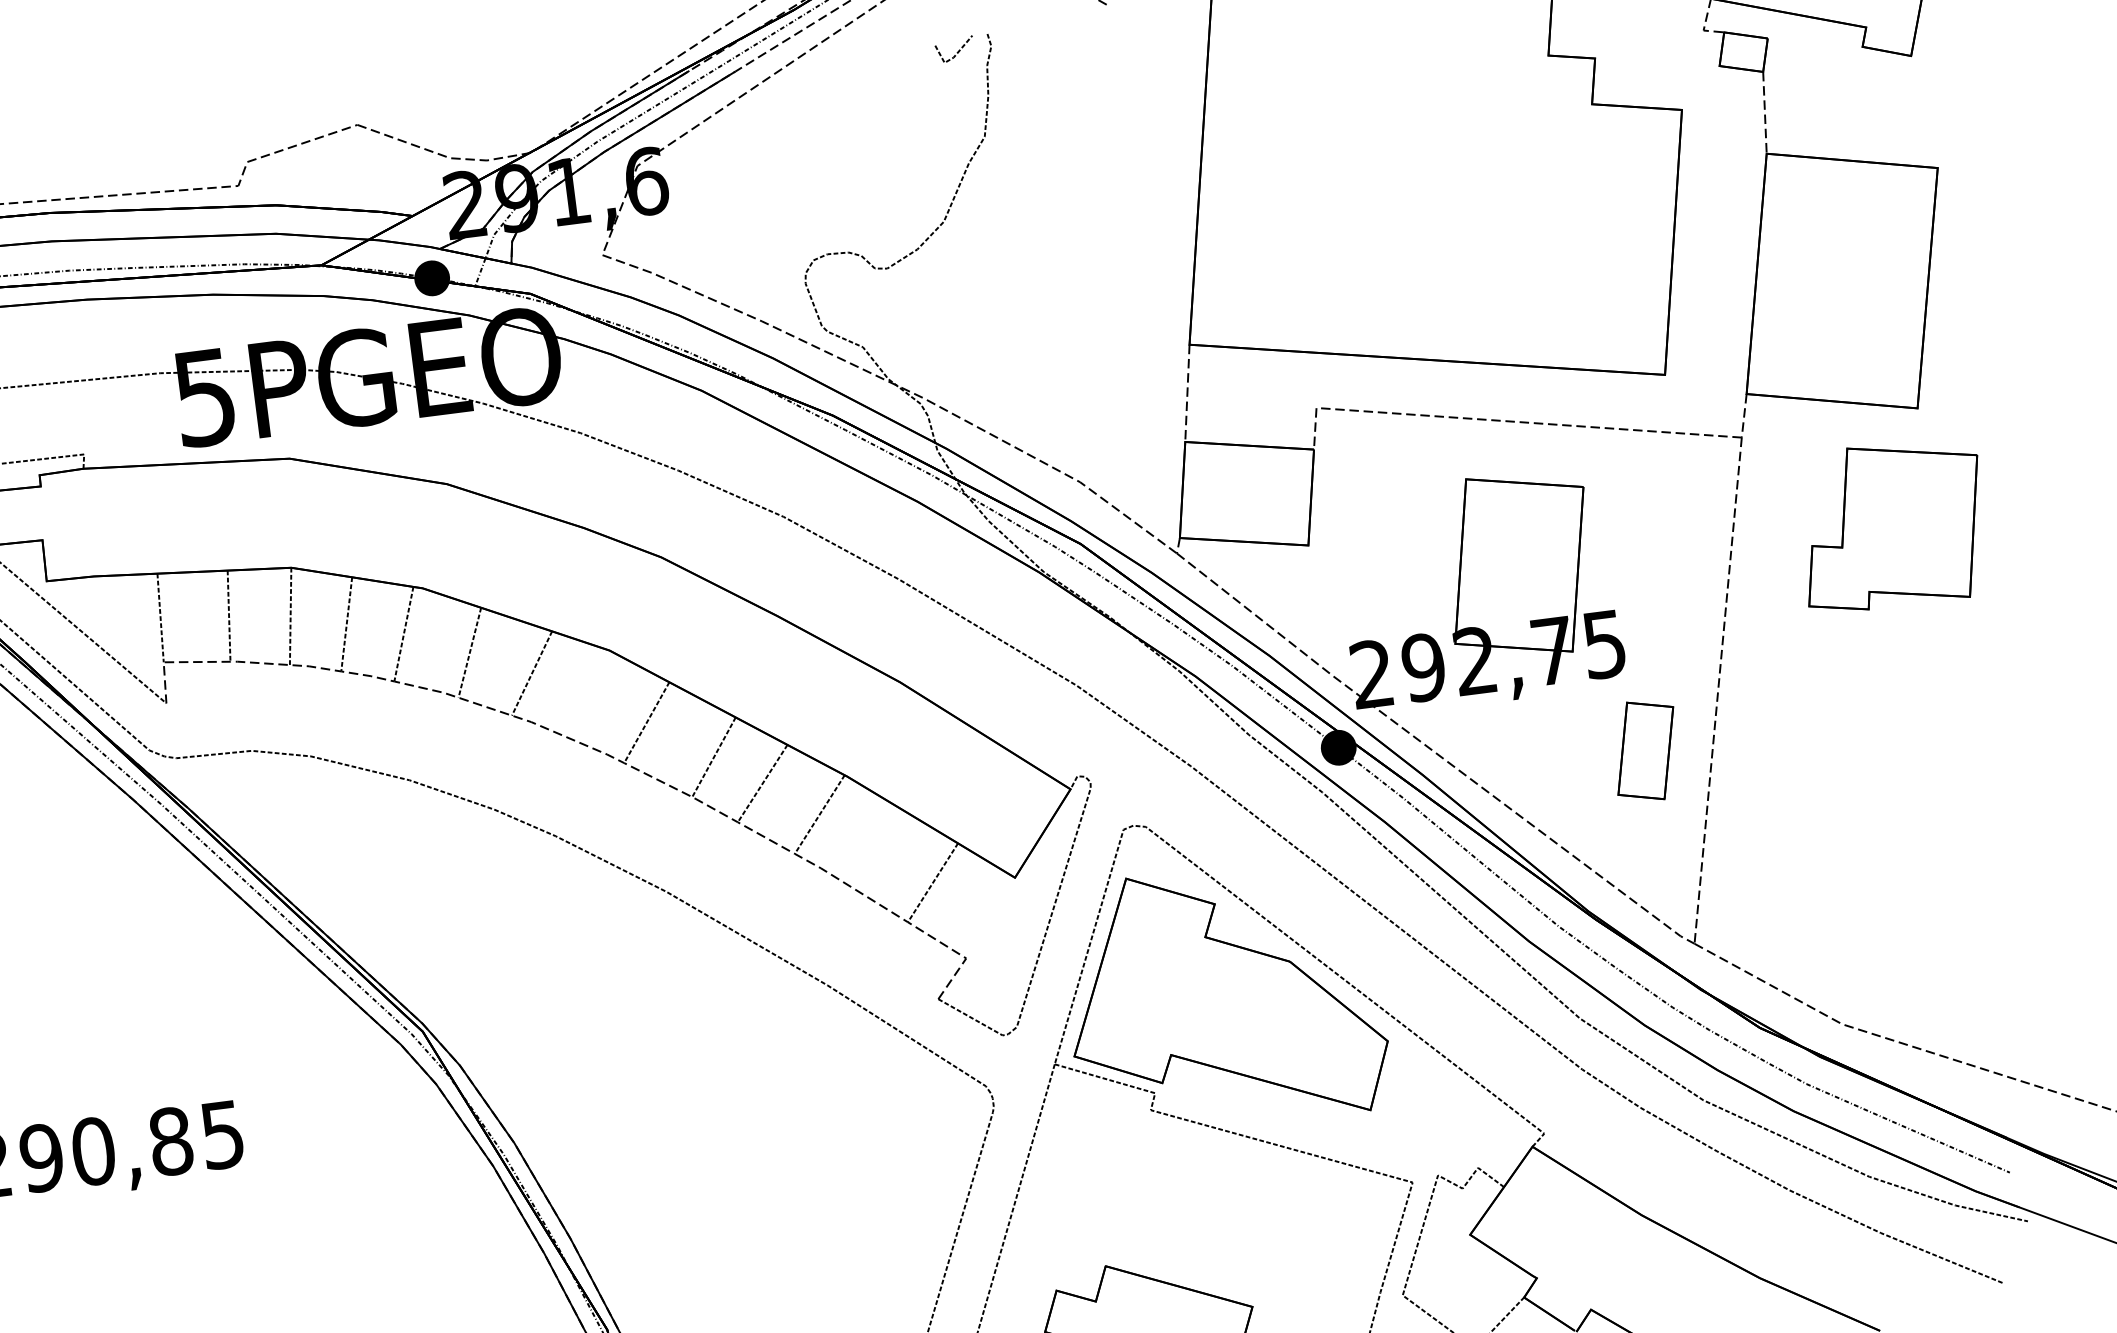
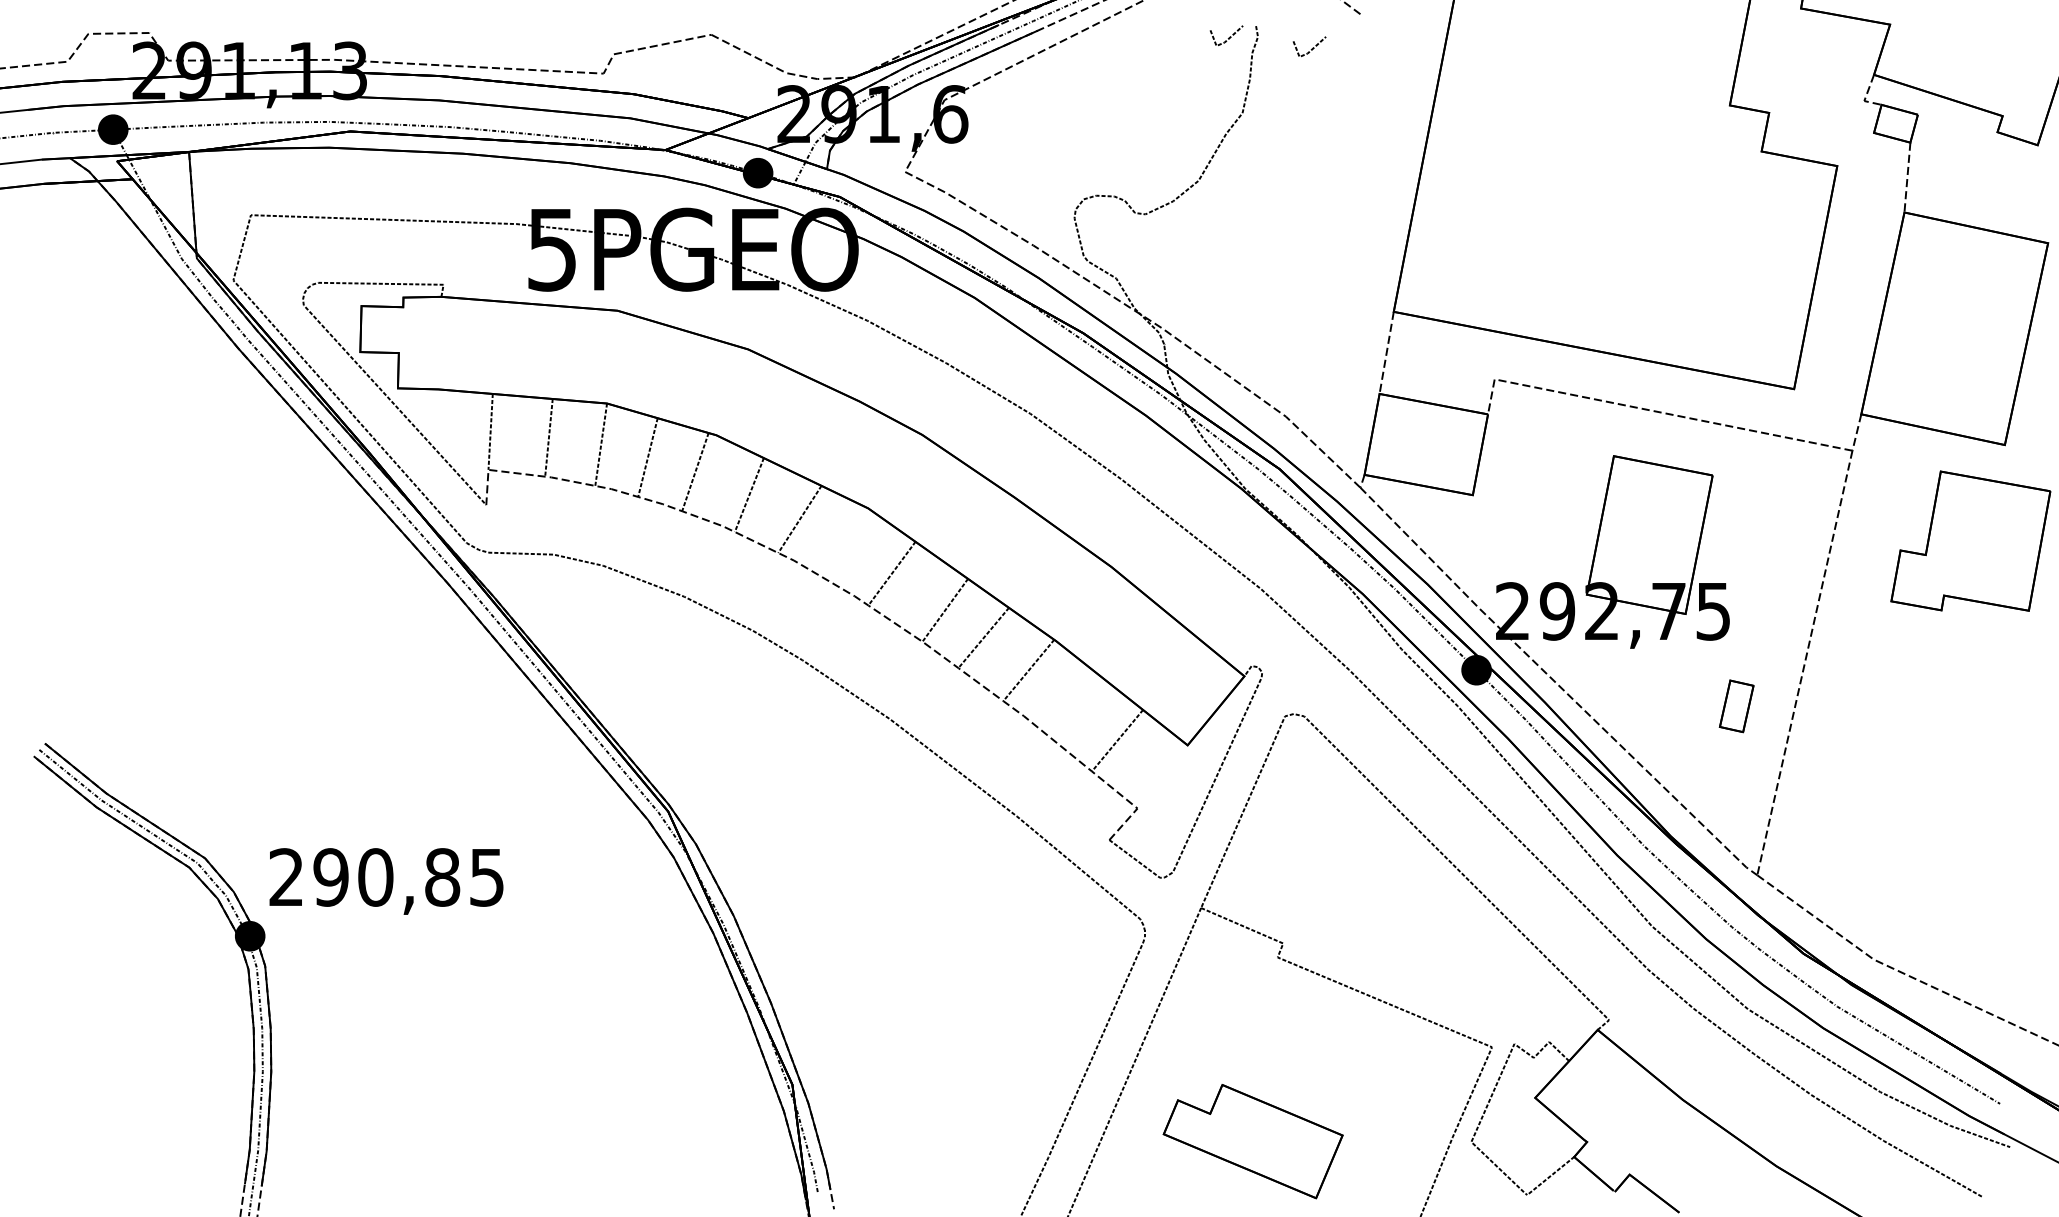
line: (1055, 51) -> (1311, 48), added
part: (1645, 751) -> (1736, 706), size x0.6
part: (1224, 997) -> (1352, 869), removed

